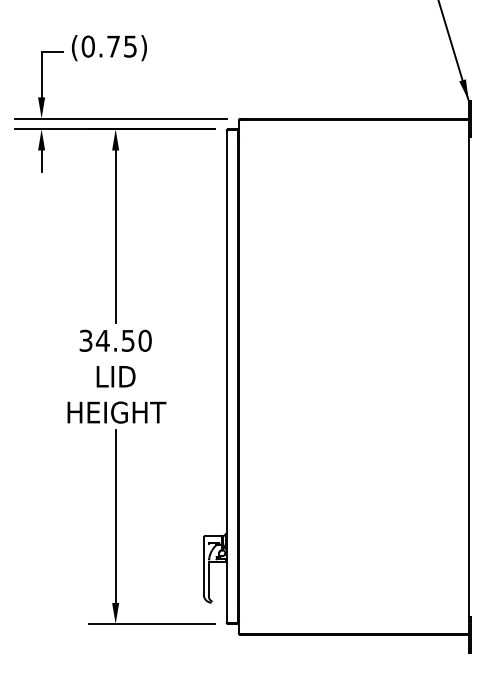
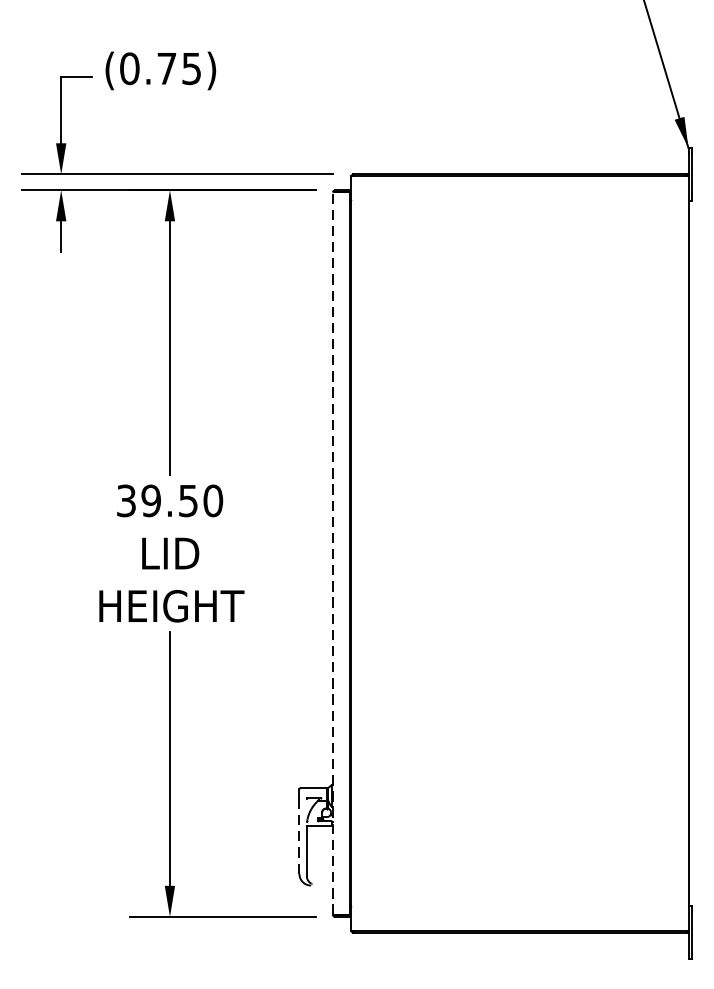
text: (102, 340) -> (150, 500), 34.50 -> 39.50
line: (226, 376) -> (332, 553), solid -> dashed
line: (203, 569) -> (298, 836), solid -> dashed

